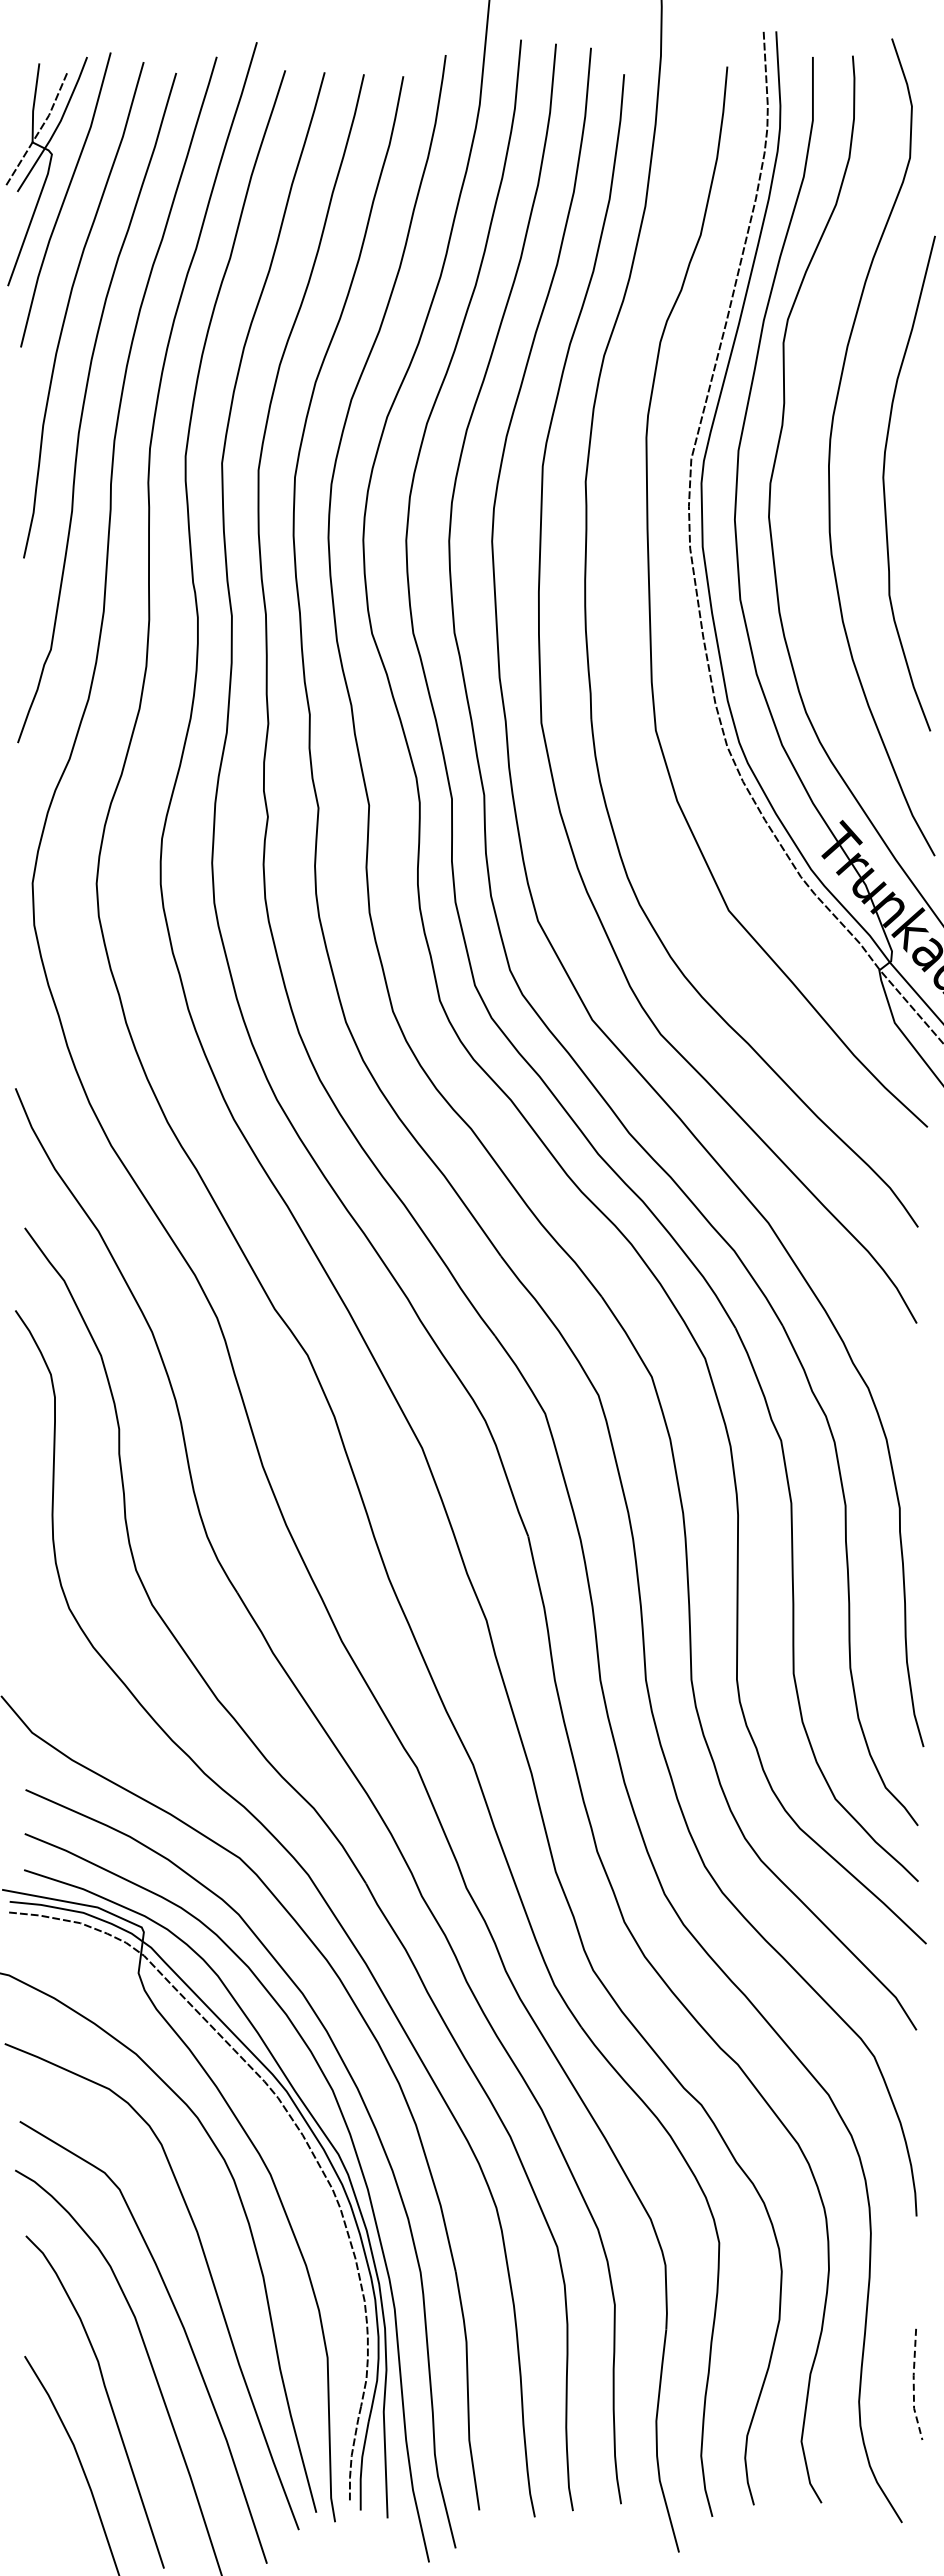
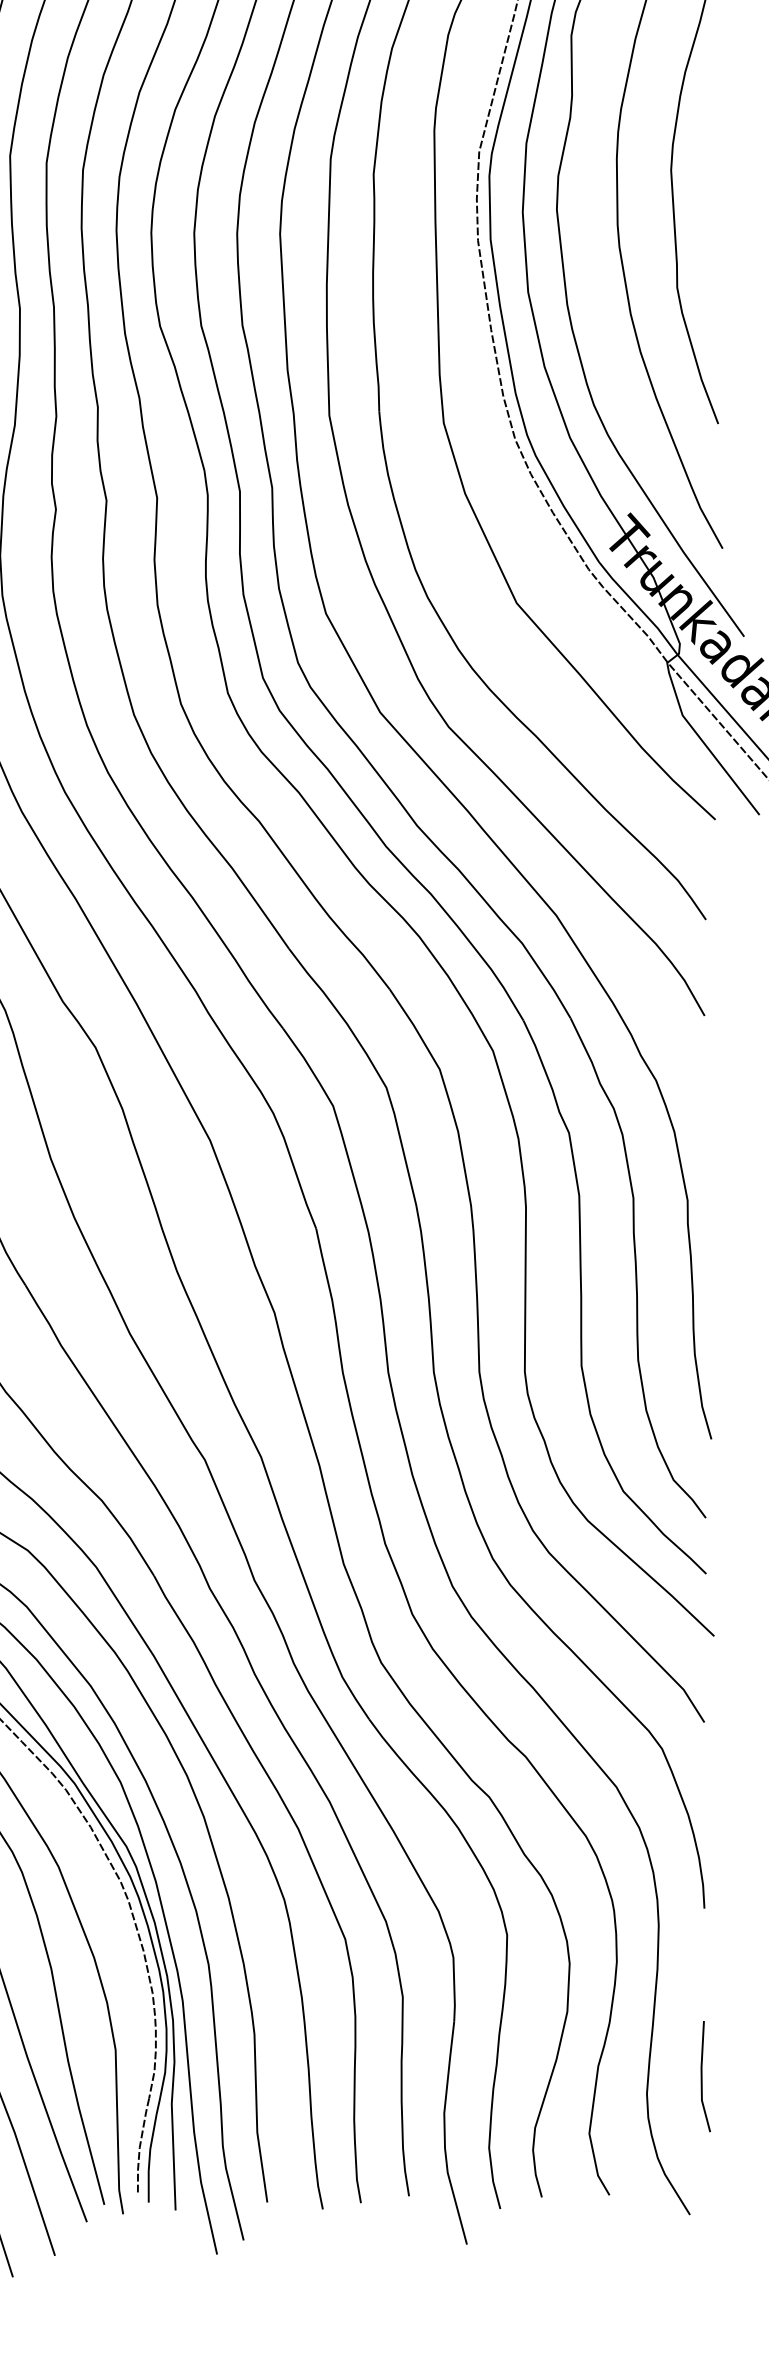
line: (913, 2385) -> (701, 2077), dashed -> solid

